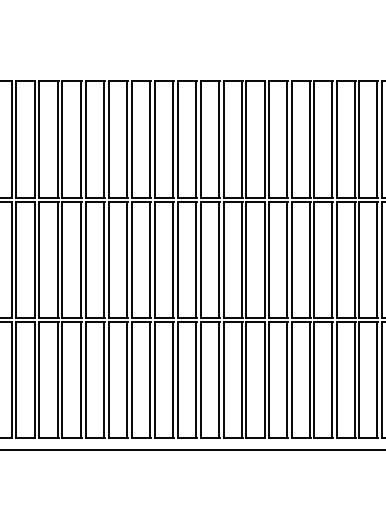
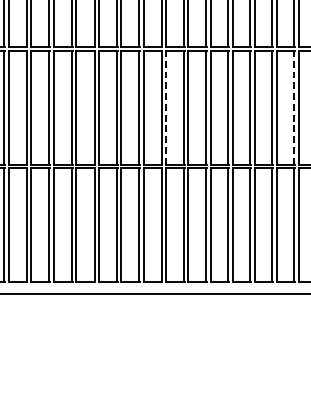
line: (246, 259) -> (166, 107), solid -> dashed
line: (377, 259) -> (294, 107), solid -> dashed

